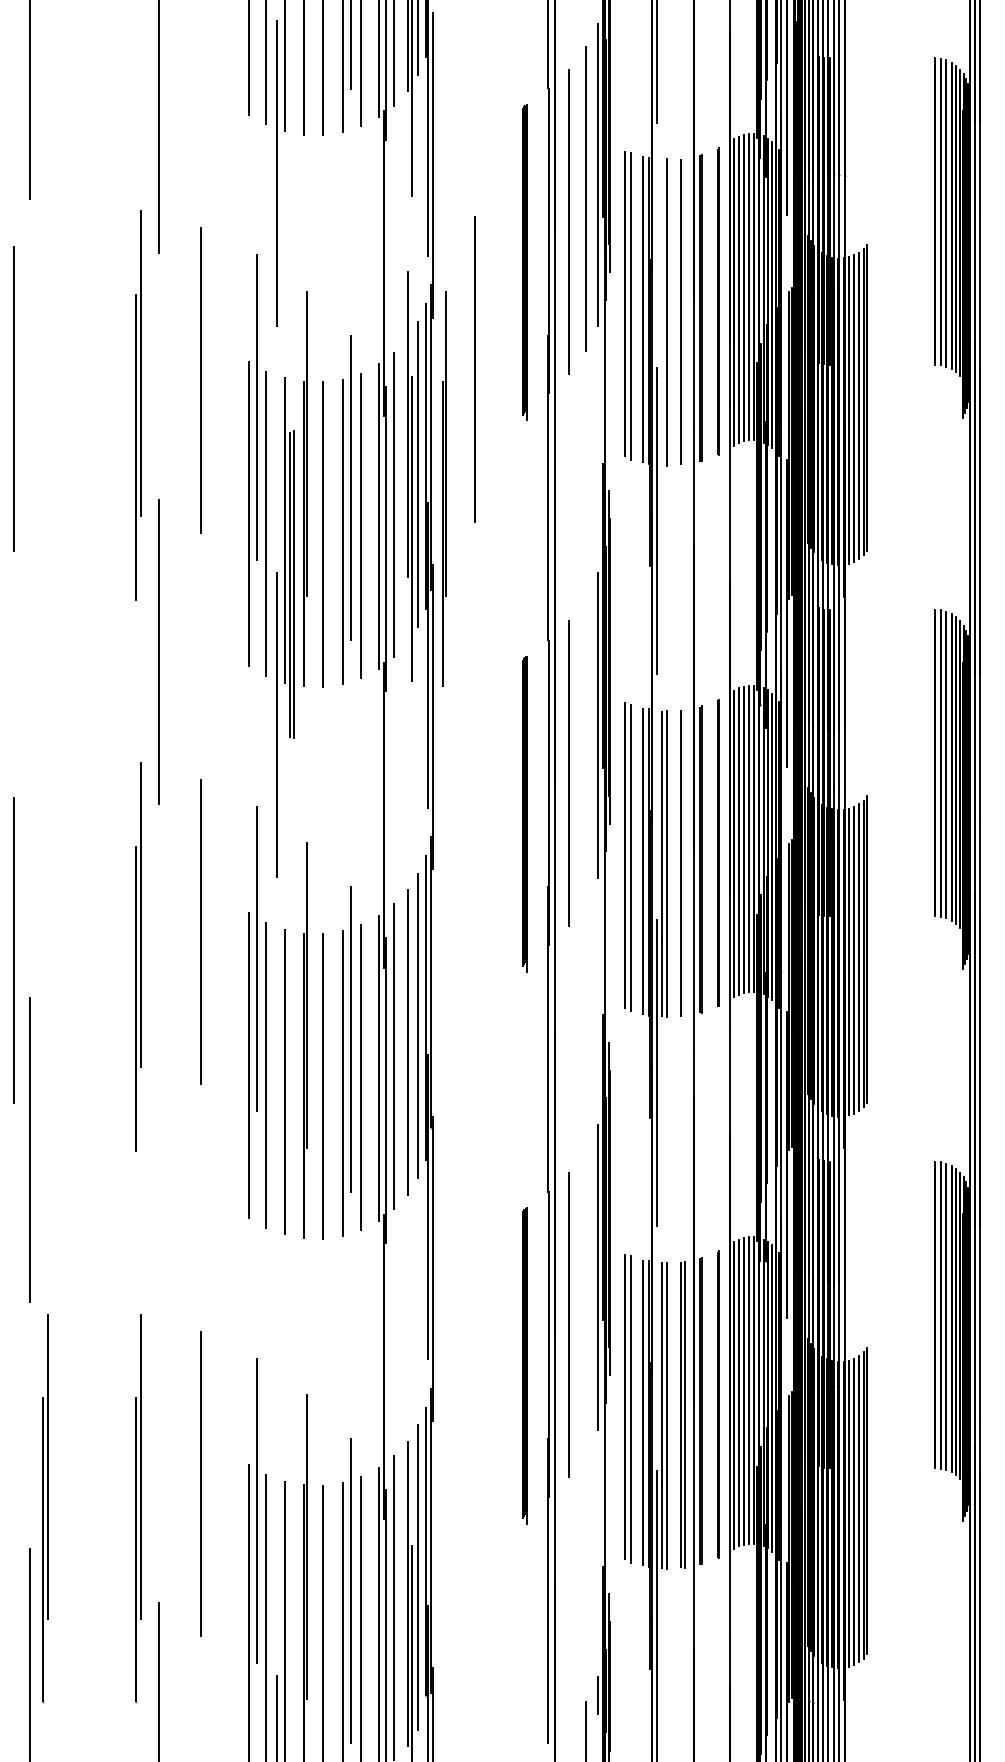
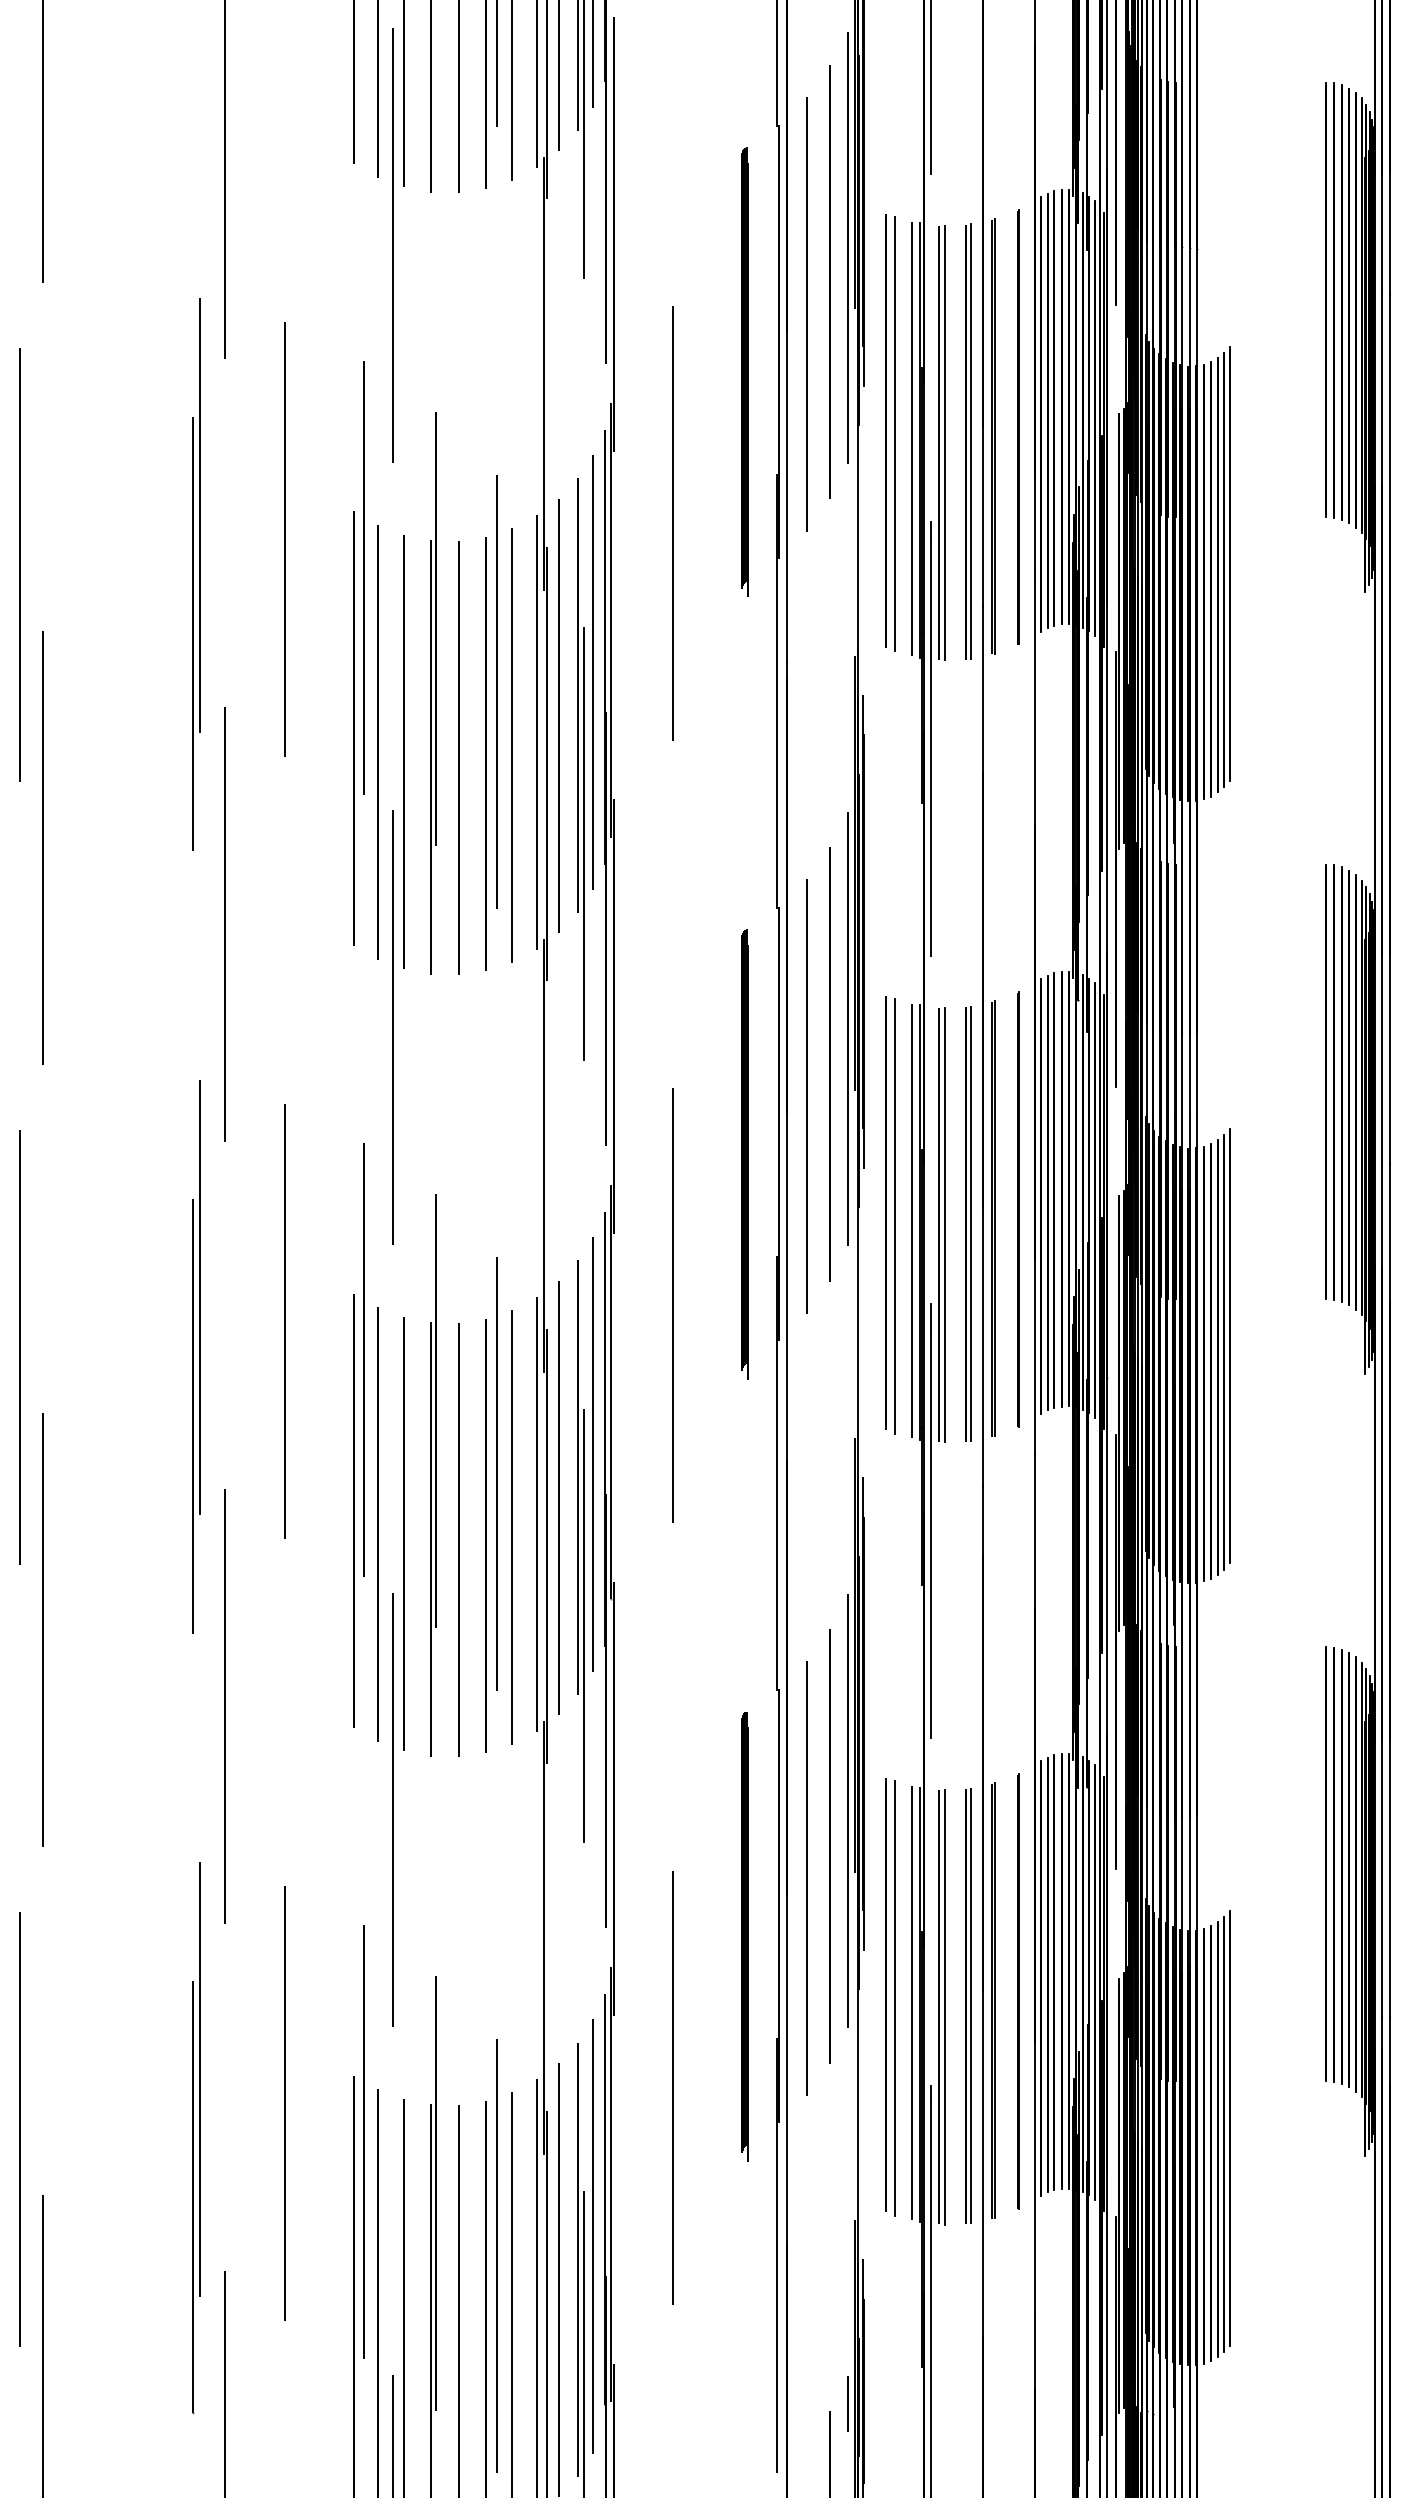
line: (684, 311) -> (970, 441), added
line: (661, 312) -> (938, 442), added
part: (409, 476) -> (580, 769), moved
part: (444, 489) -> (630, 693), removed
part: (292, 584) -> (414, 828), removed
line: (29, 597) -> (42, 847), added
line: (585, 750) -> (830, 1064), added
line: (684, 863) -> (970, 1223), added
line: (474, 920) -> (672, 1305), added
line: (411, 1146) -> (583, 1625), added
line: (158, 1203) -> (224, 1706), added
line: (276, 1276) -> (392, 1809), added
line: (585, 1302) -> (830, 1846), added
line: (474, 1472) -> (672, 2087), added
line: (13, 1502) -> (19, 2129), added
part: (45, 1508) -> (64, 2138), removed

